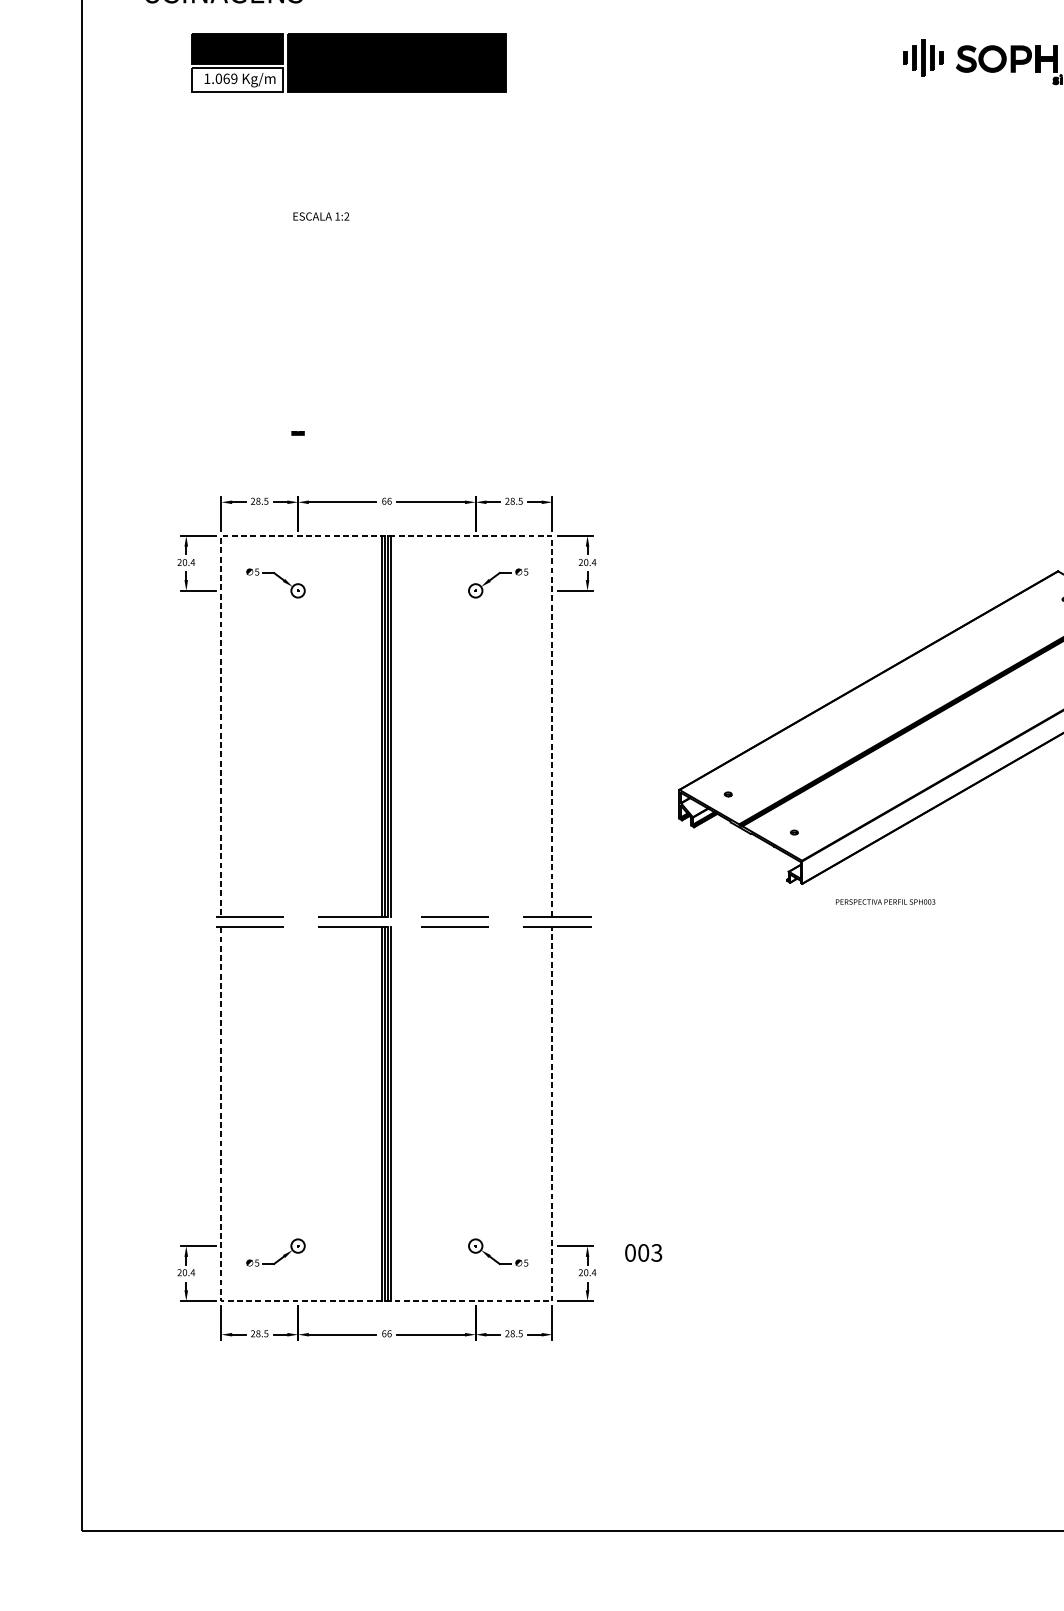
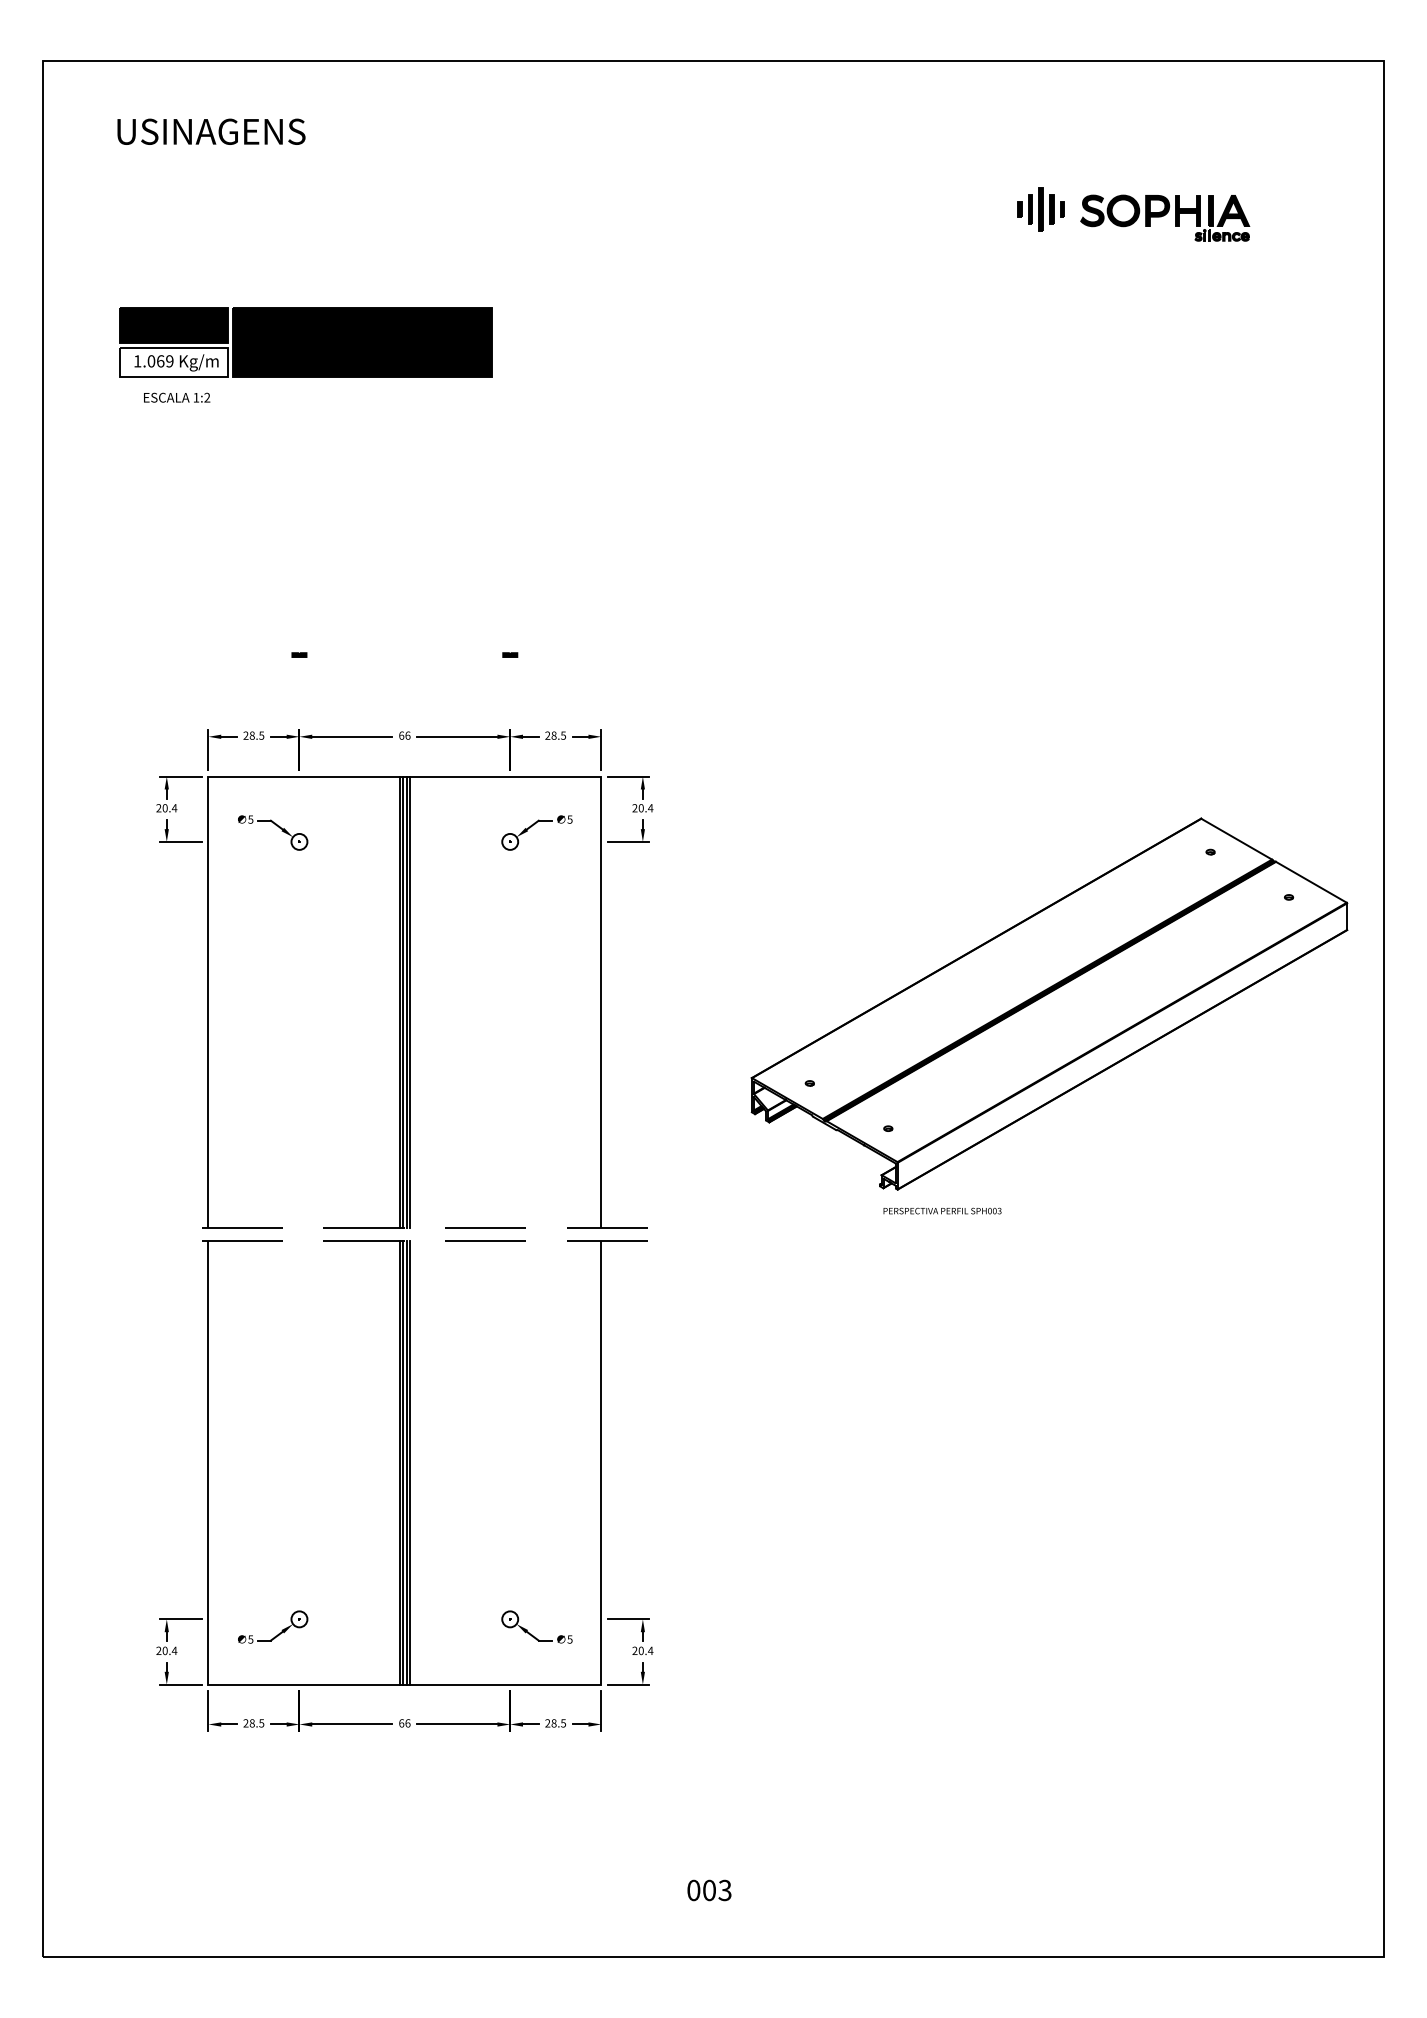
part: (348, 62) -> (305, 342), moved
text: (321, 216) -> (177, 397), moved
fill: (475, 432) -> (510, 654), added
line: (386, 535) -> (404, 776), dashed -> solid
text: (885, 901) -> (942, 1210), moved
text: (643, 1252) -> (709, 1890), moved
line: (387, 1301) -> (405, 1684), dashed -> solid

